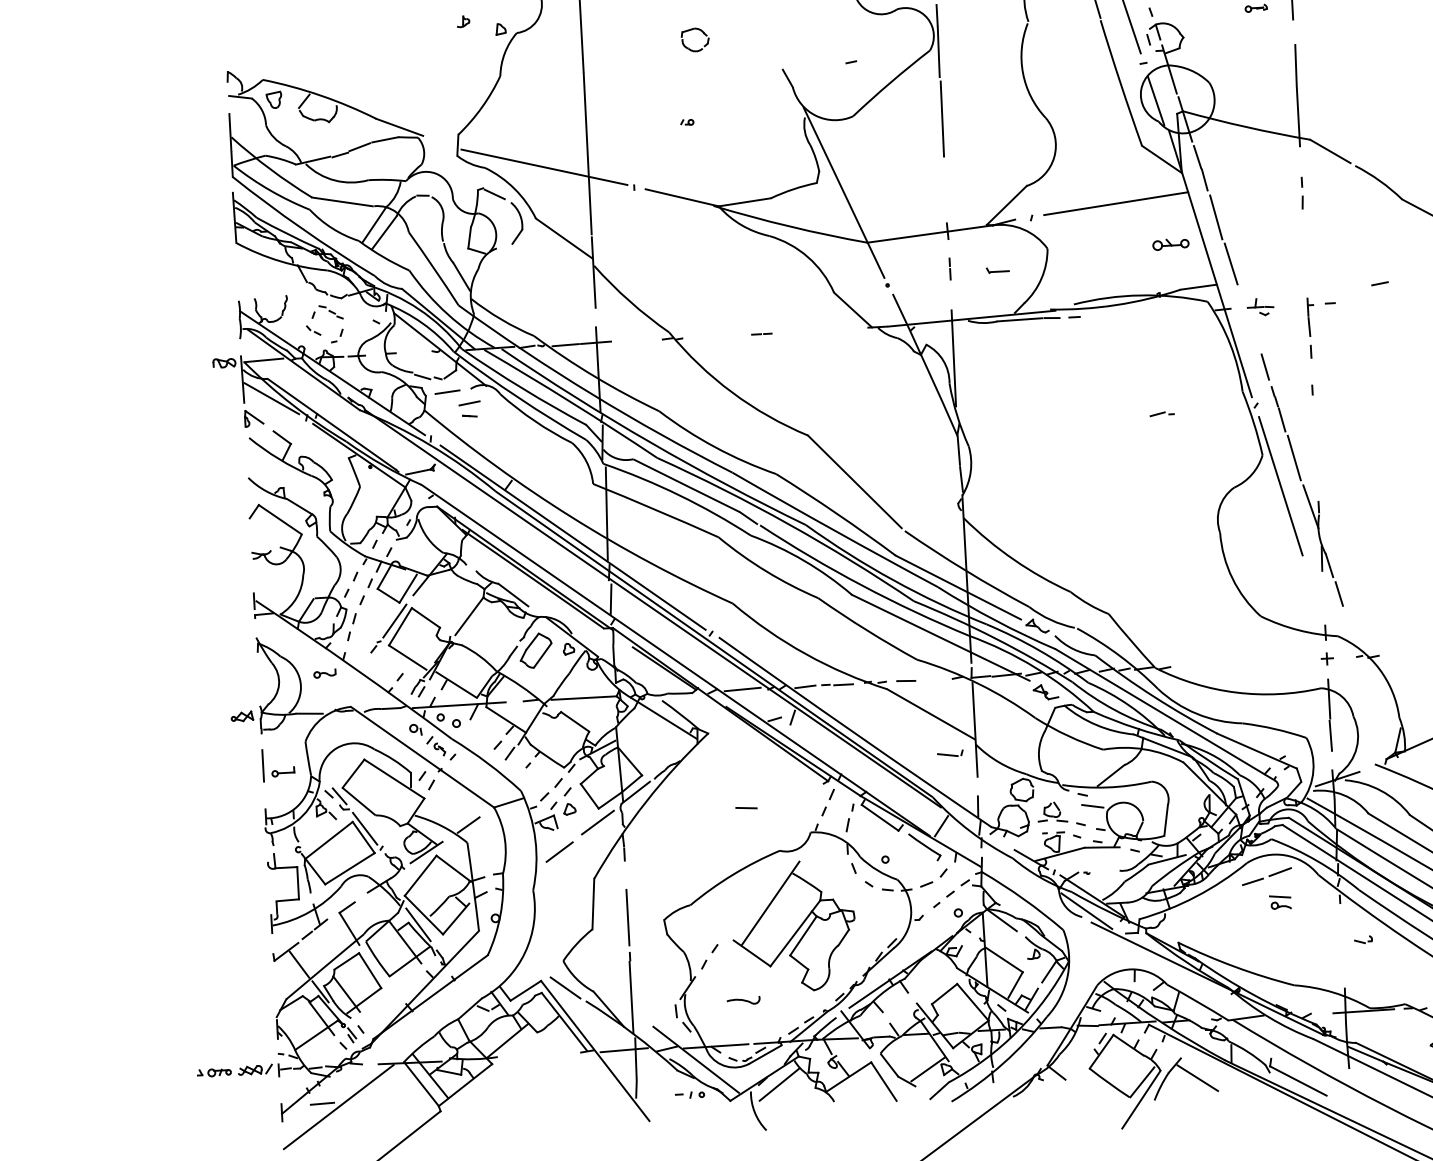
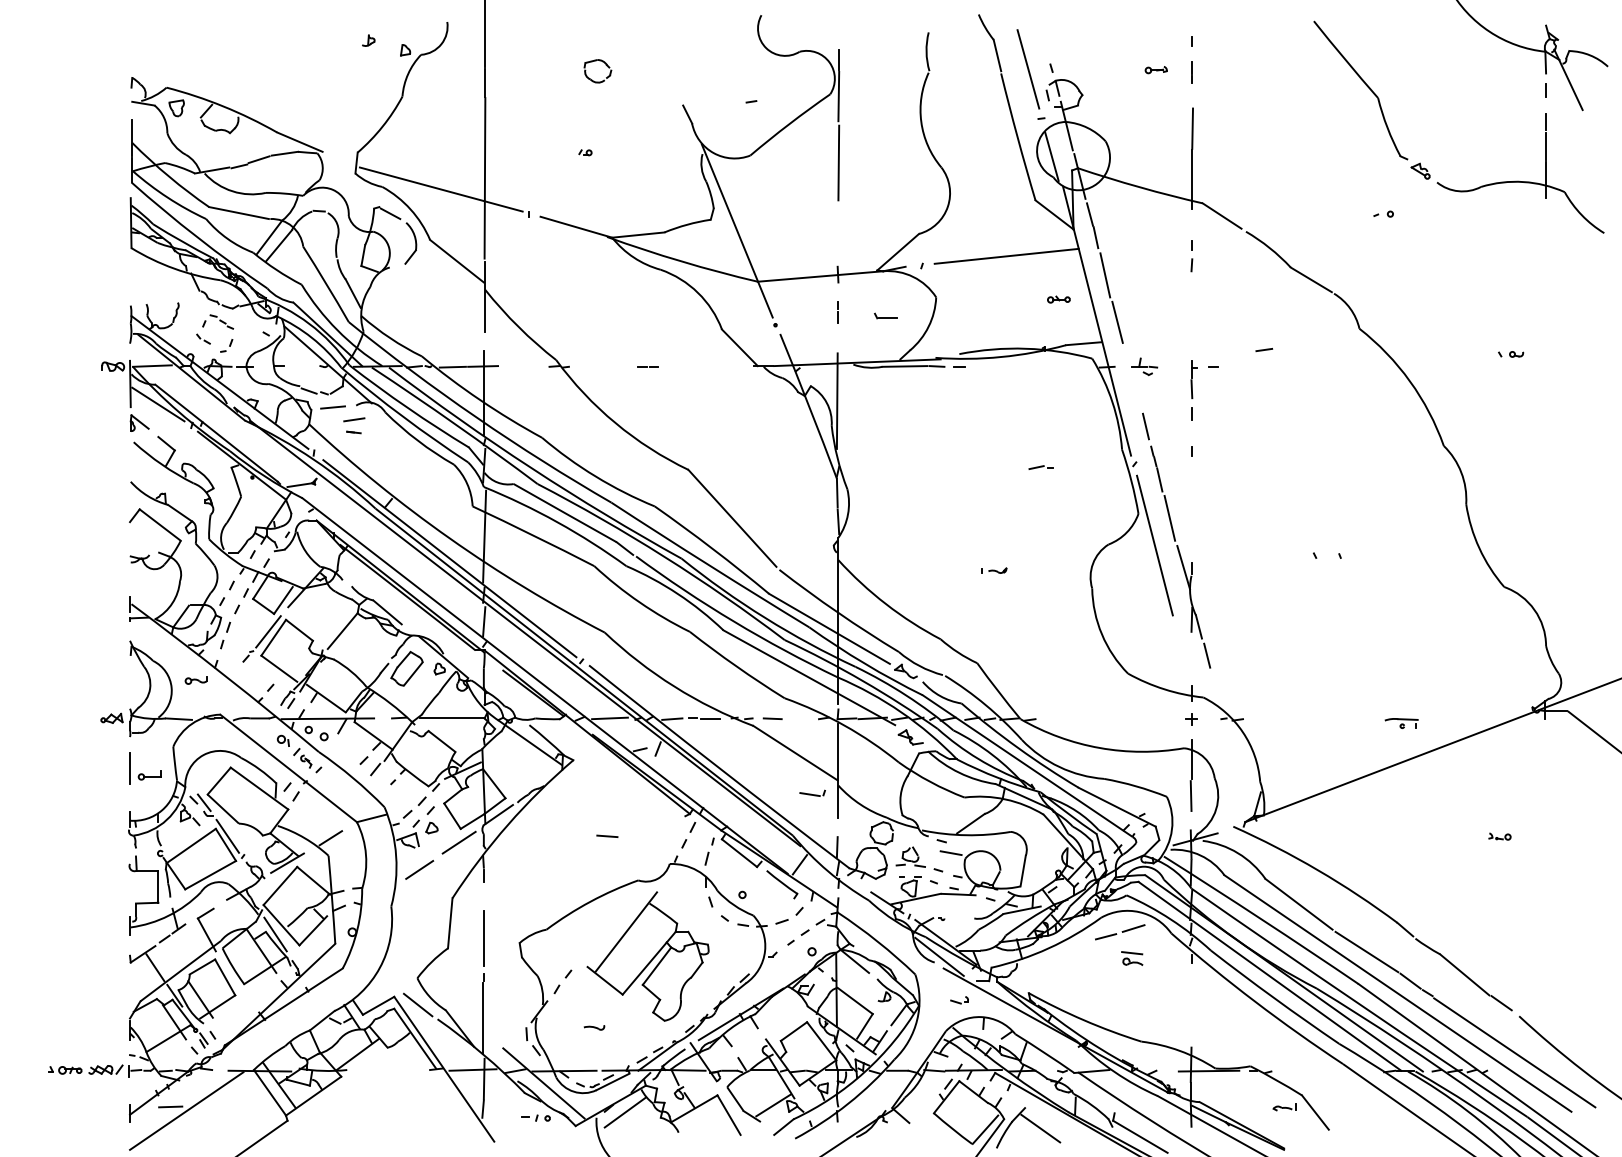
part: (1170, 244) -> (1058, 299), size x0.62
part: (1120, 519) -> (994, 570), added
part: (1363, 940) -> (959, 1000), moved
part: (743, 1000) -> (594, 1027), size x0.62

